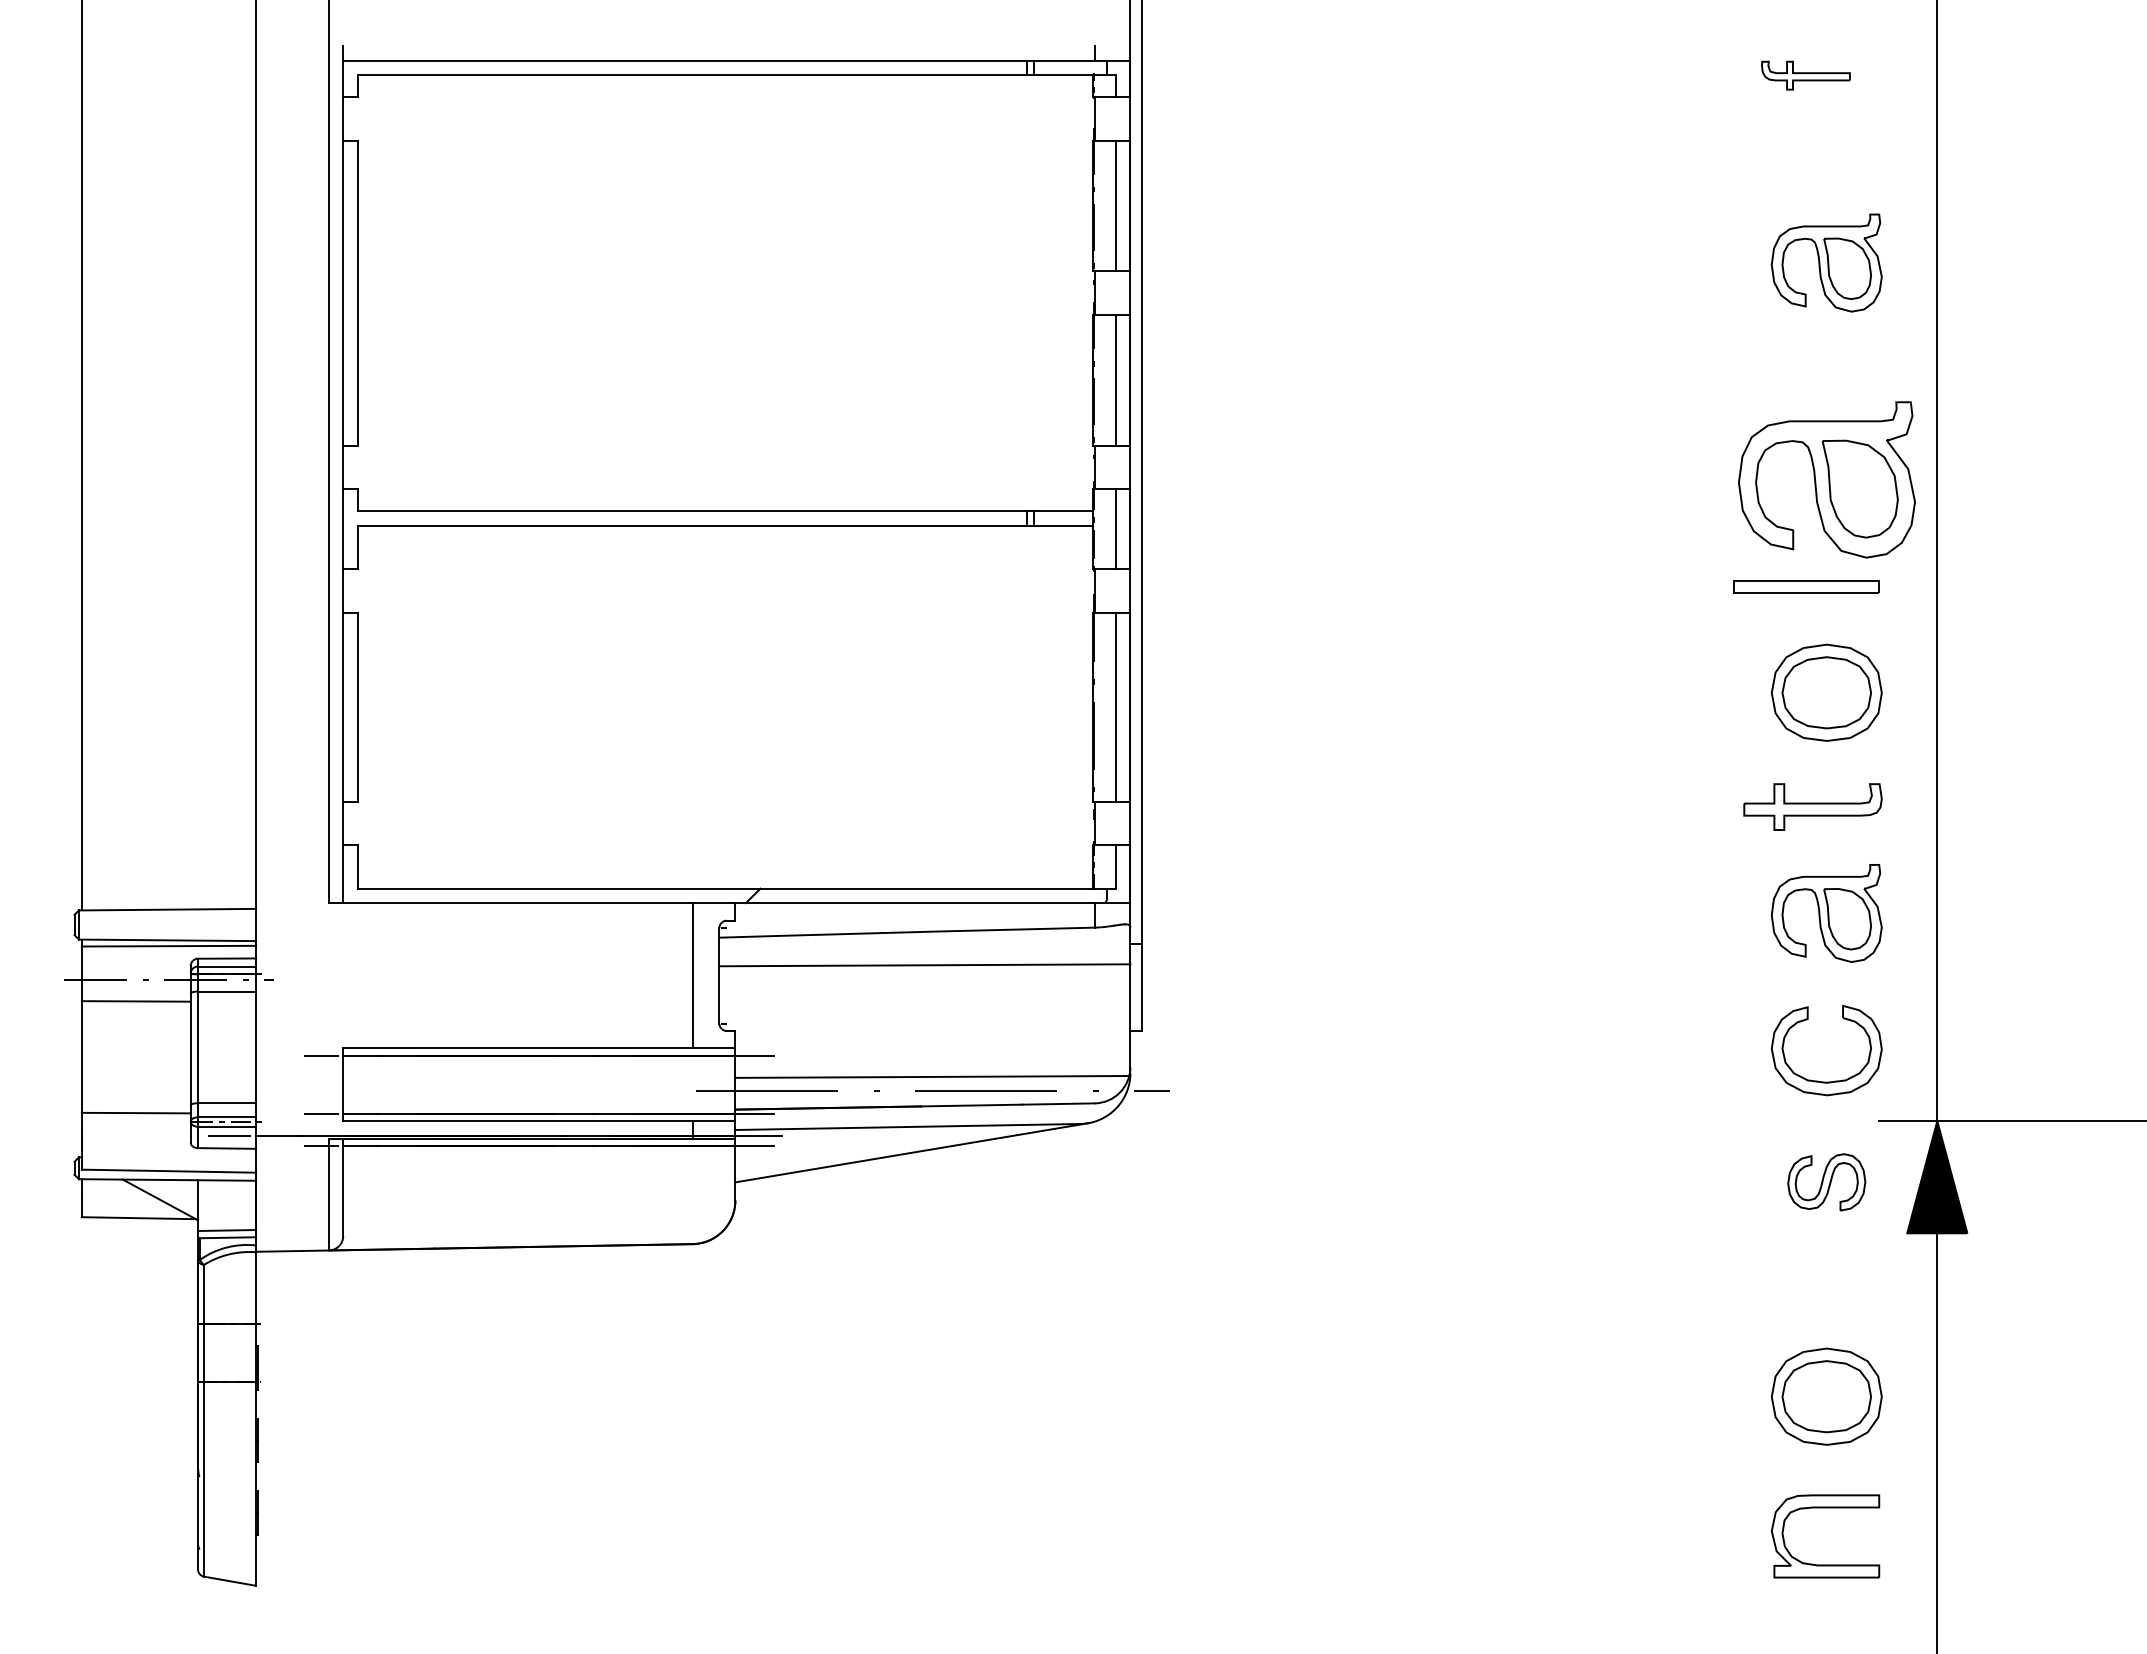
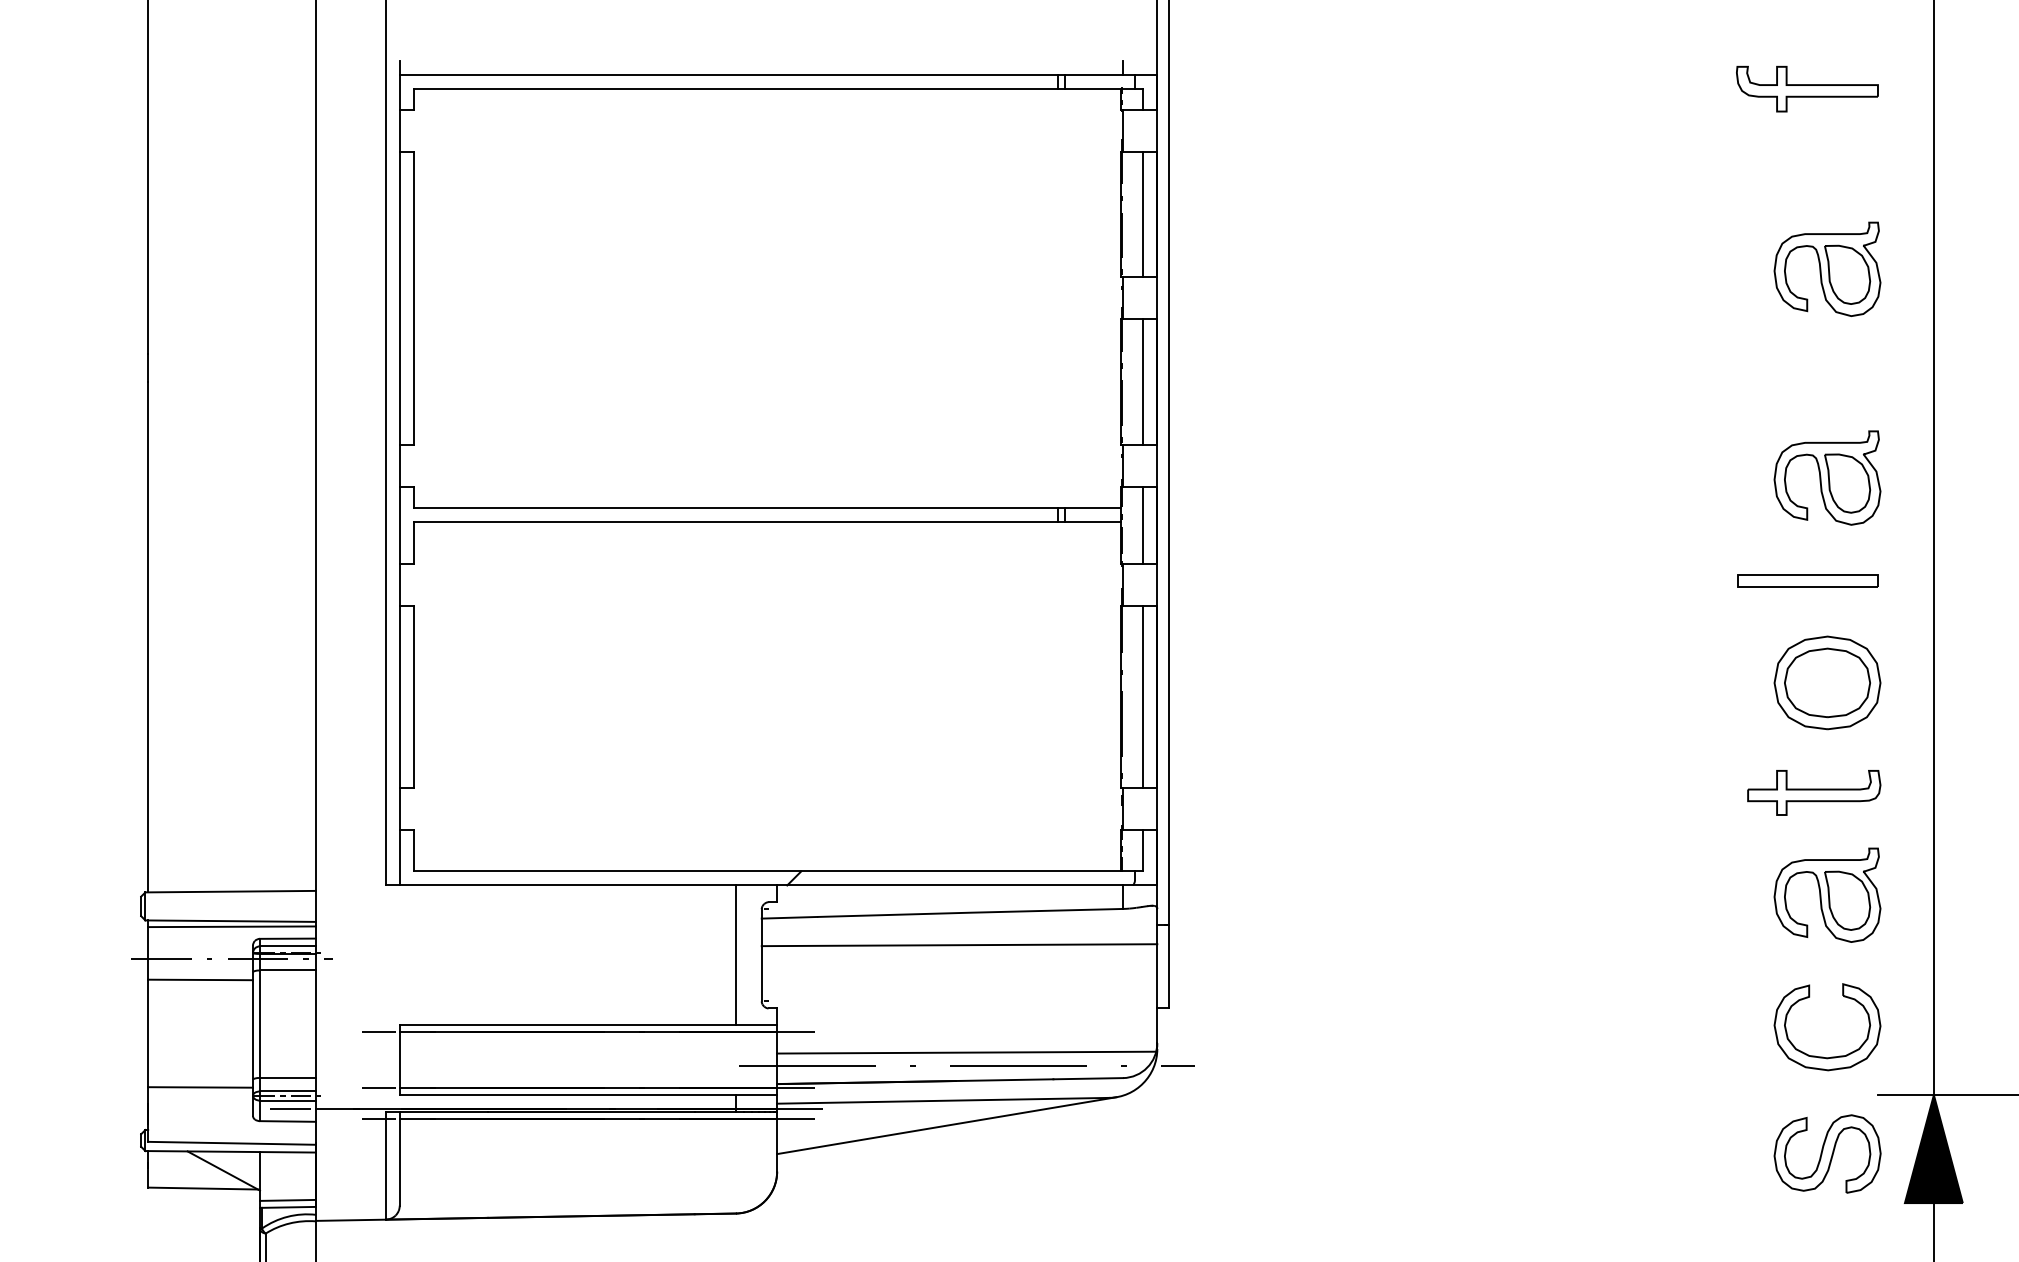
part: (1805, 75) -> (1807, 88), size x1.67
part: (1826, 479) -> (1827, 477), size x0.62
part: (1826, 1182) -> (1827, 1154), size x1.43

